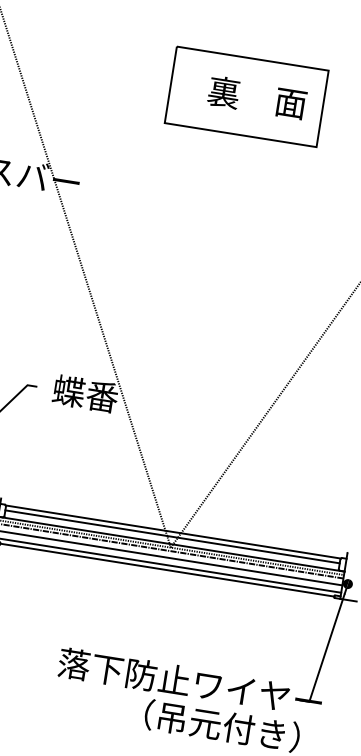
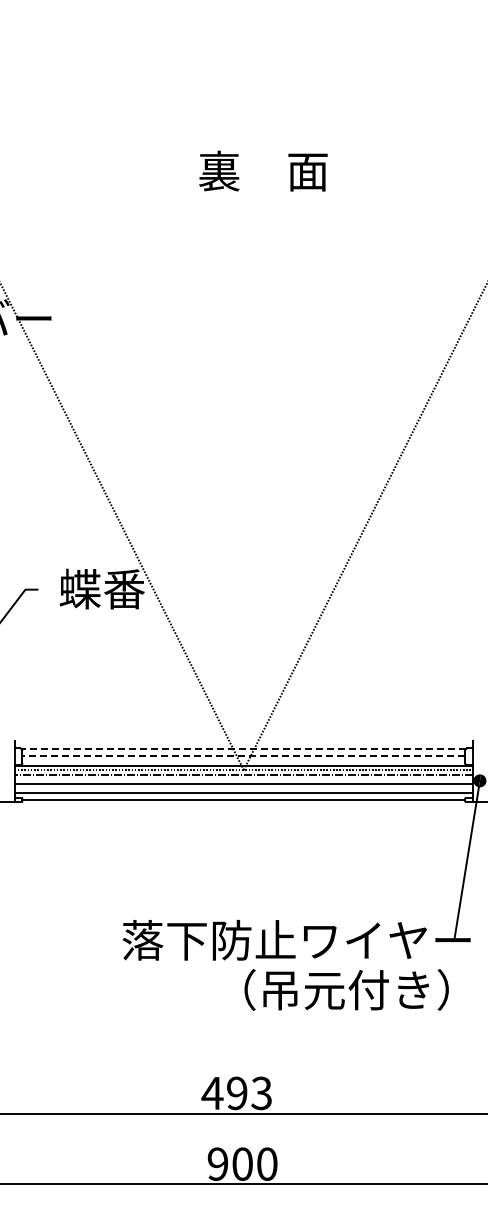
part: (246, 96) -> (249, 172), removed
line: (173, 532) -> (243, 749), solid -> dashed
line: (172, 536) -> (243, 755), solid -> dashed

